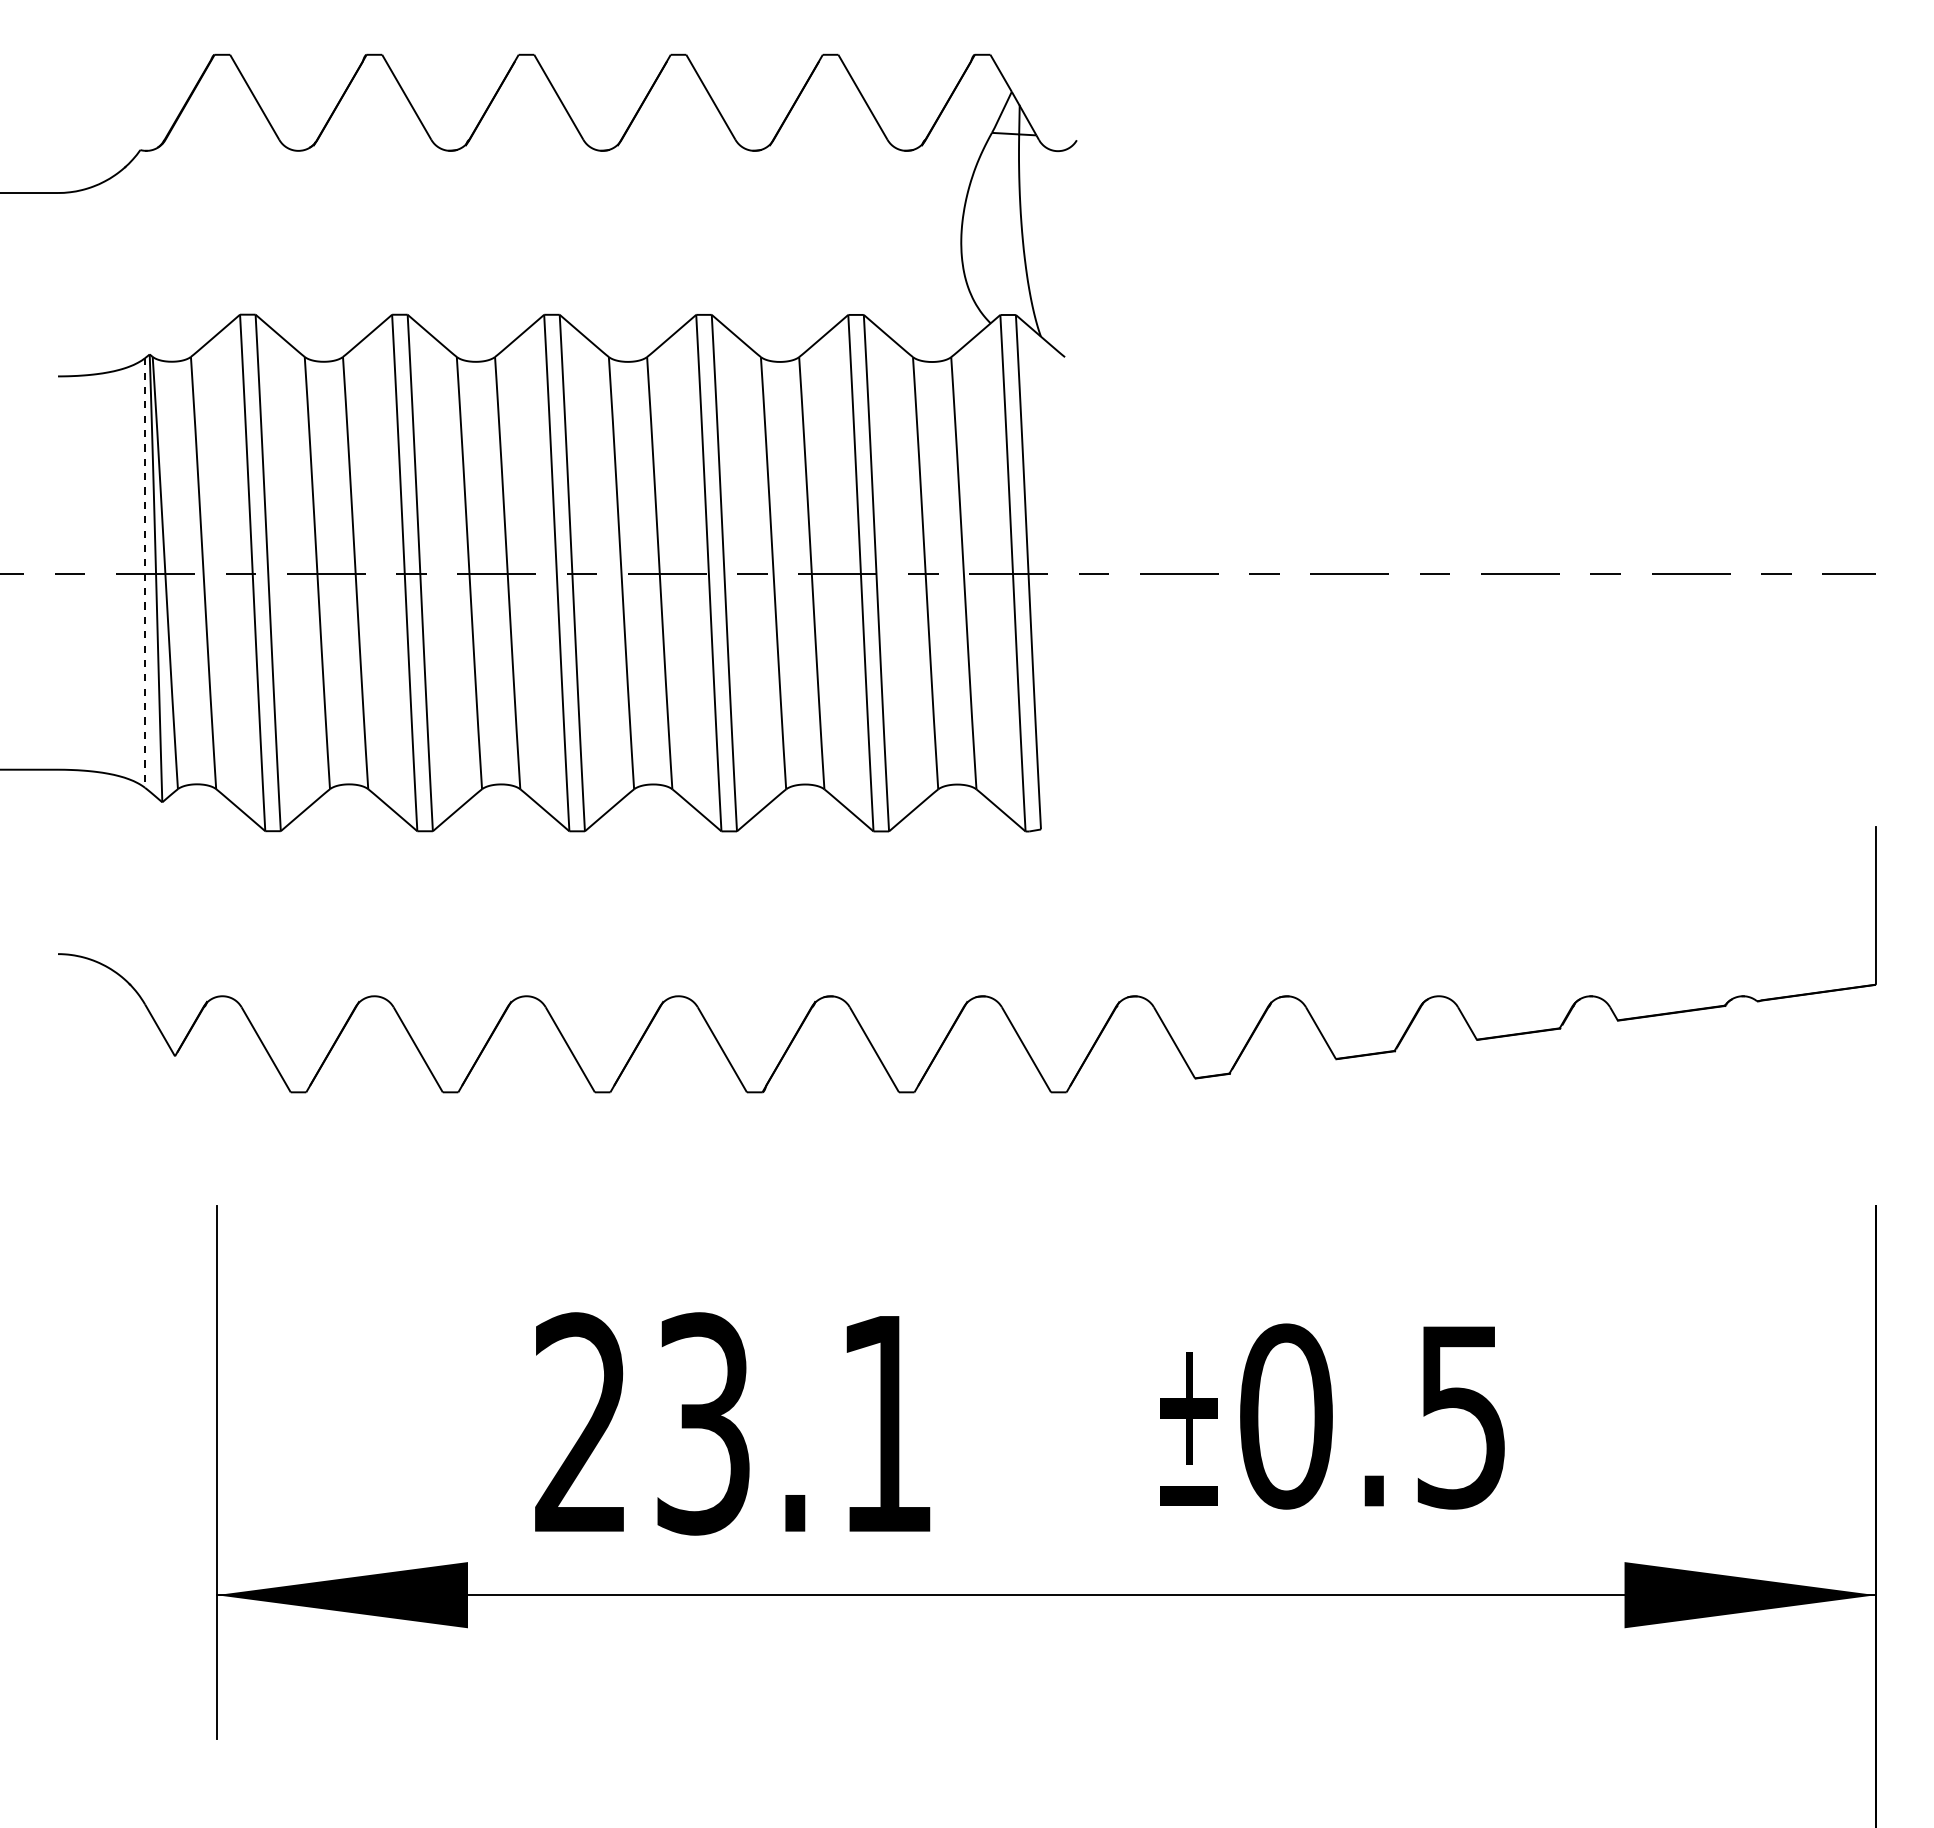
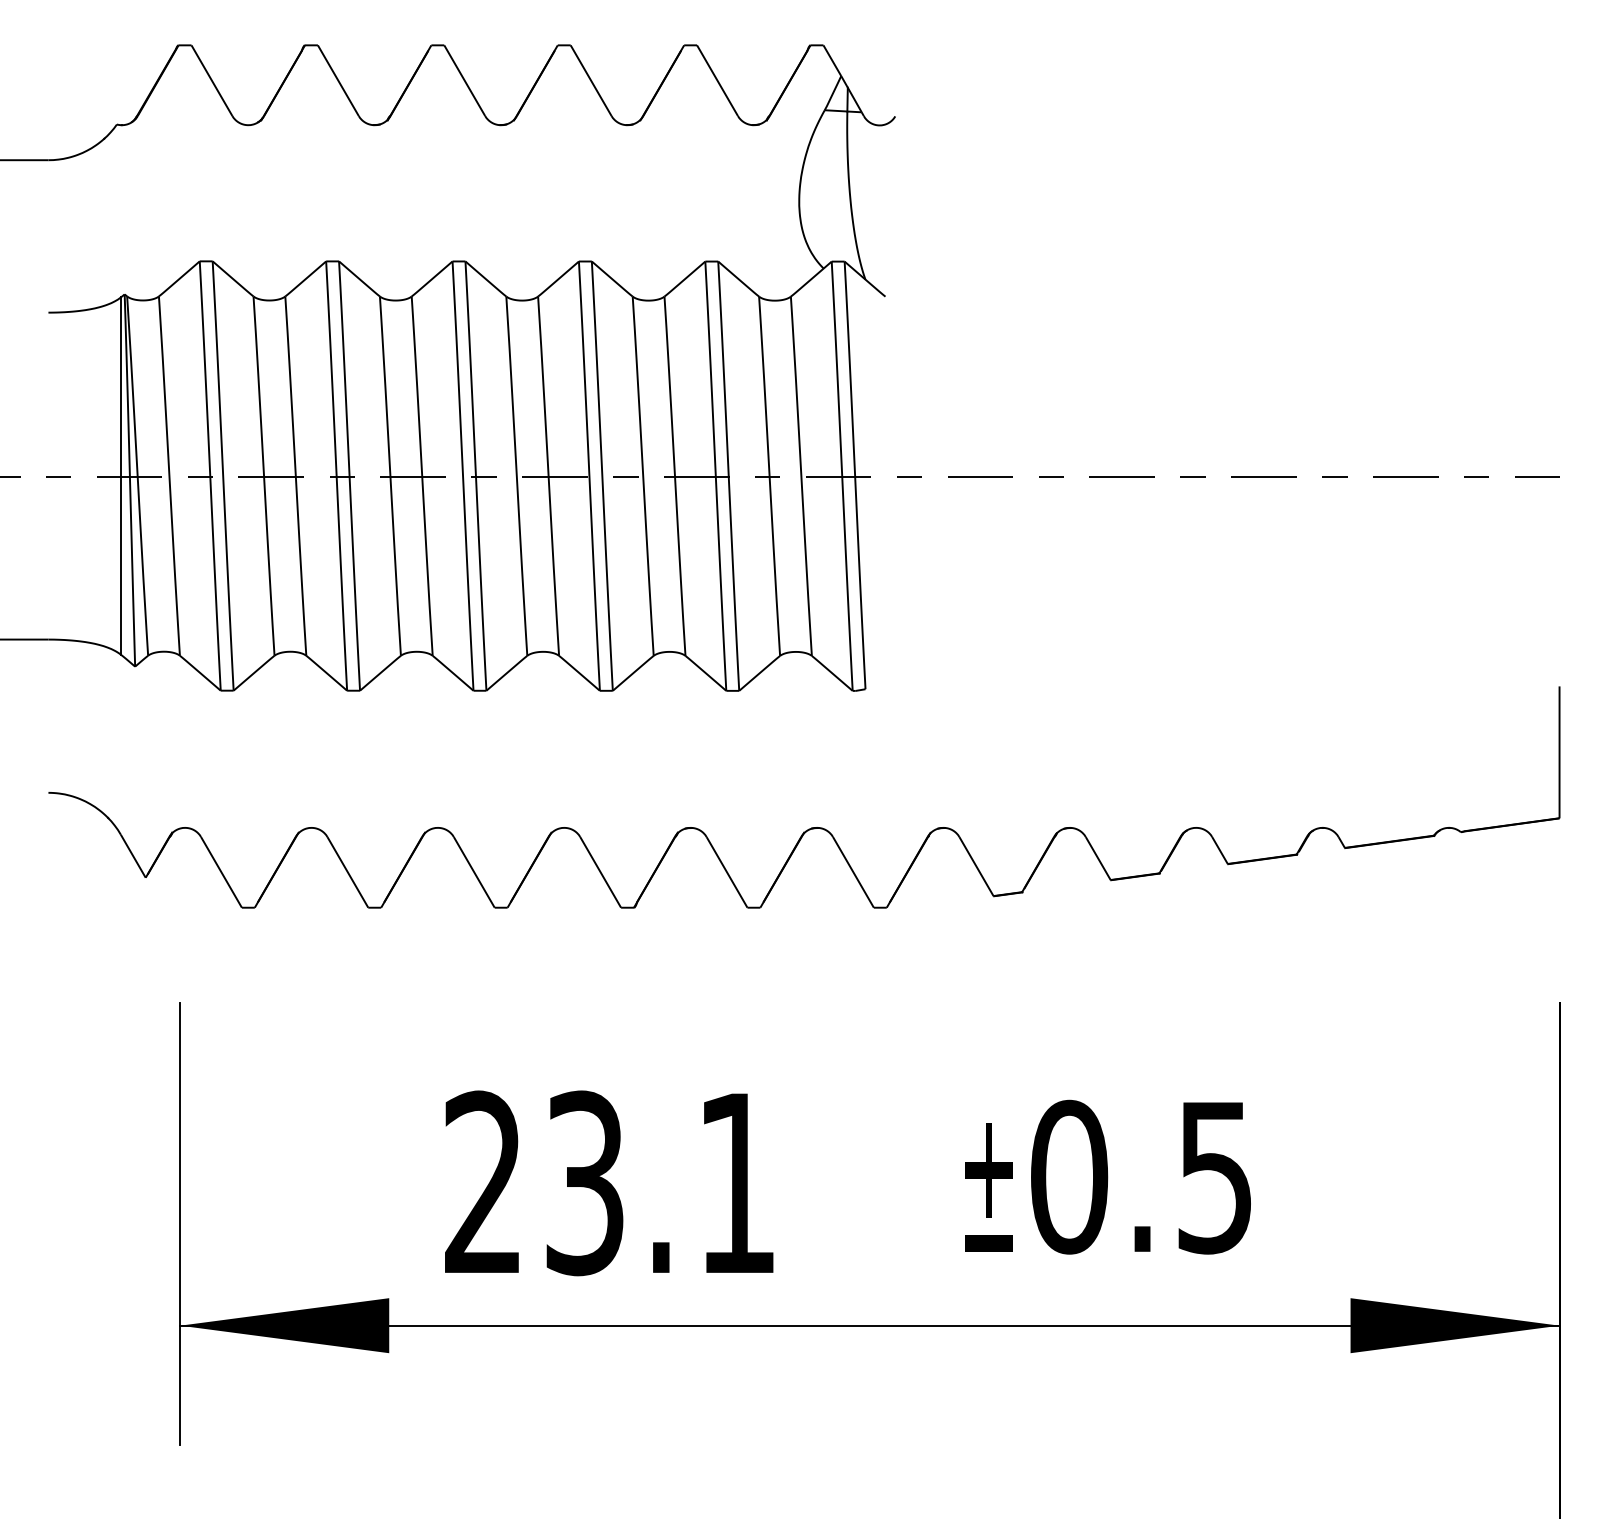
line: (145, 573) -> (121, 476), dashed -> solid

